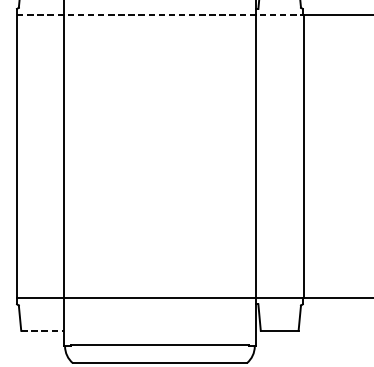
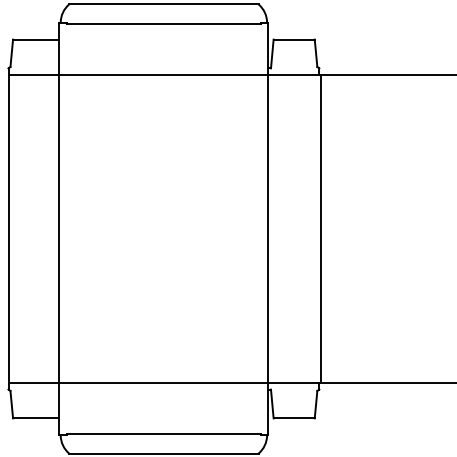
line: (160, 14) -> (164, 74), dashed -> solid
line: (42, 330) -> (36, 418), dashed -> solid

